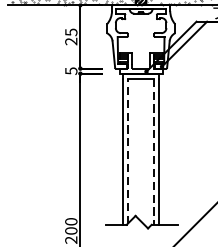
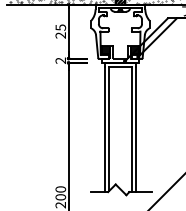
text: (70, 70) -> (60, 60), 5 -> 2
line: (128, 151) -> (109, 129), dashed -> solid
line: (154, 152) -> (131, 130), dashed -> solid

